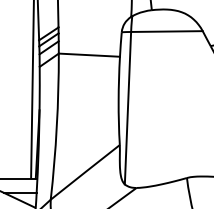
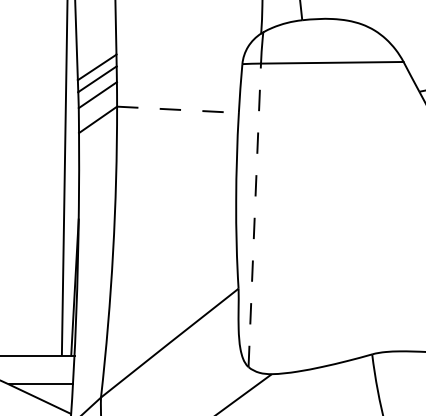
line: (89, 55) -> (178, 110), solid -> dashed
line: (128, 107) -> (255, 213), solid -> dashed

